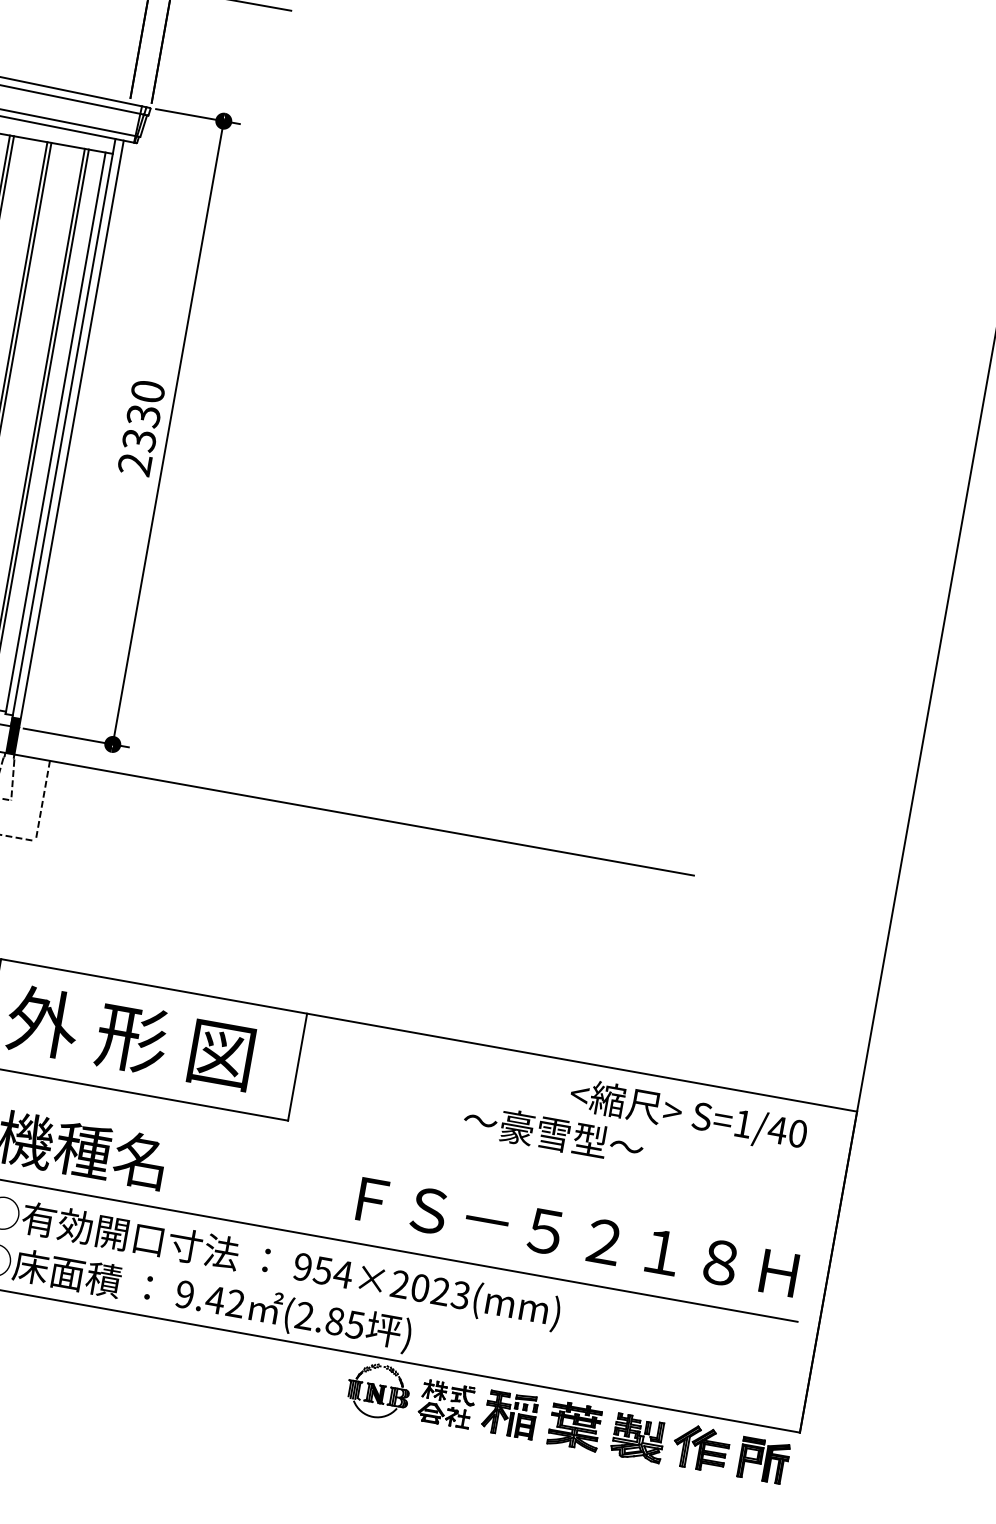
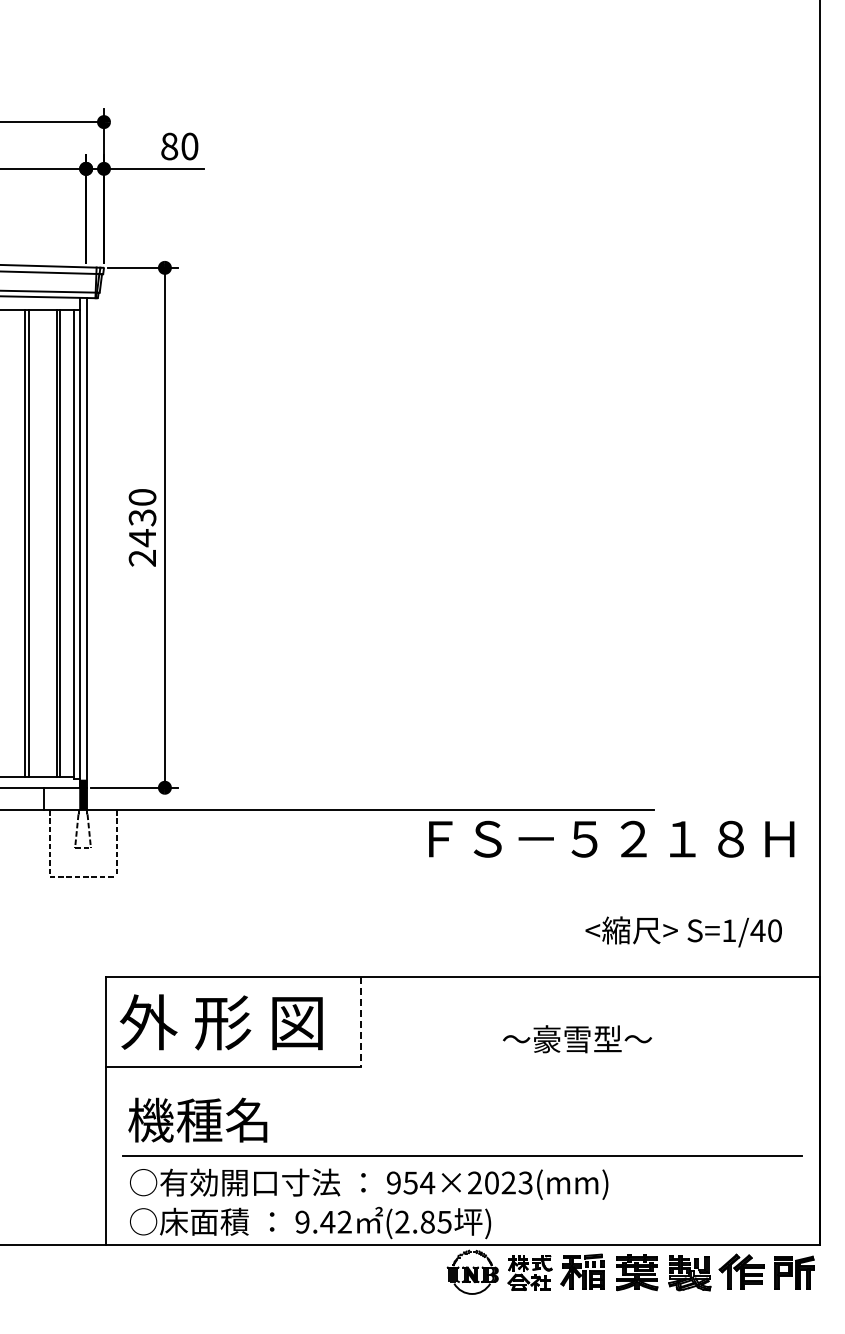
text: (139, 440) -> (142, 538), 2330 -> 2430
line: (297, 1067) -> (360, 1022), solid -> dashed
text: (688, 1115) -> (683, 931), moved
text: (577, 1236) -> (611, 838), moved

